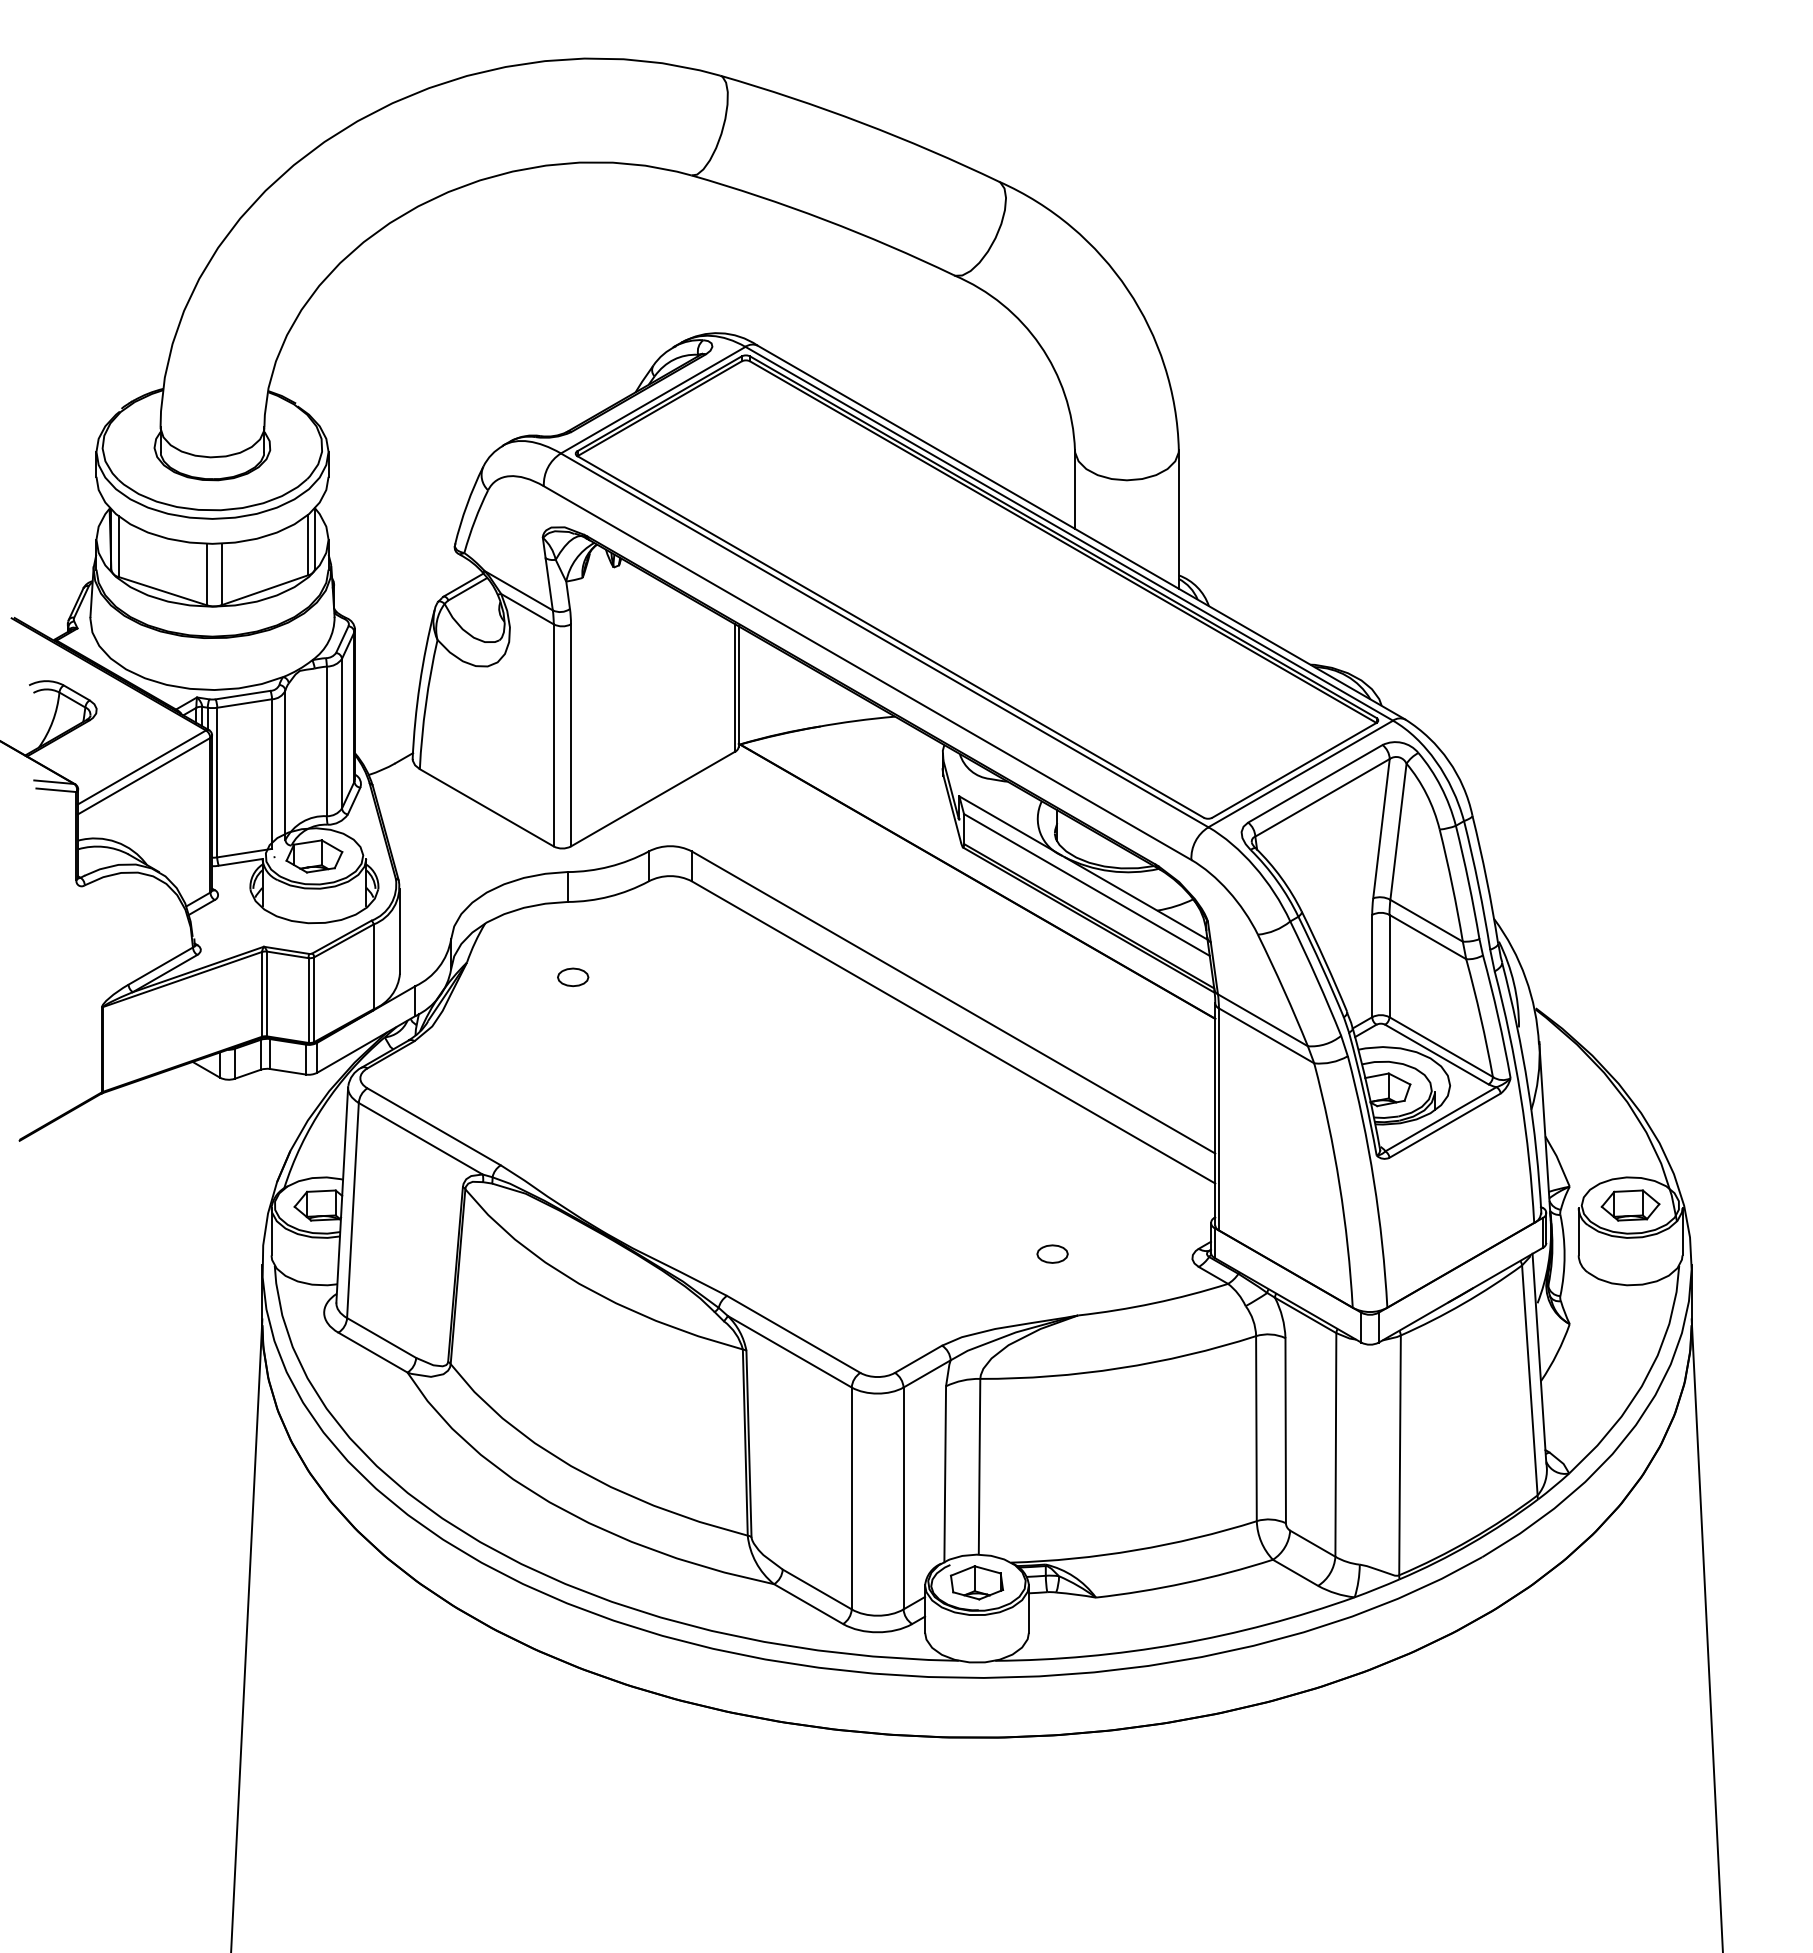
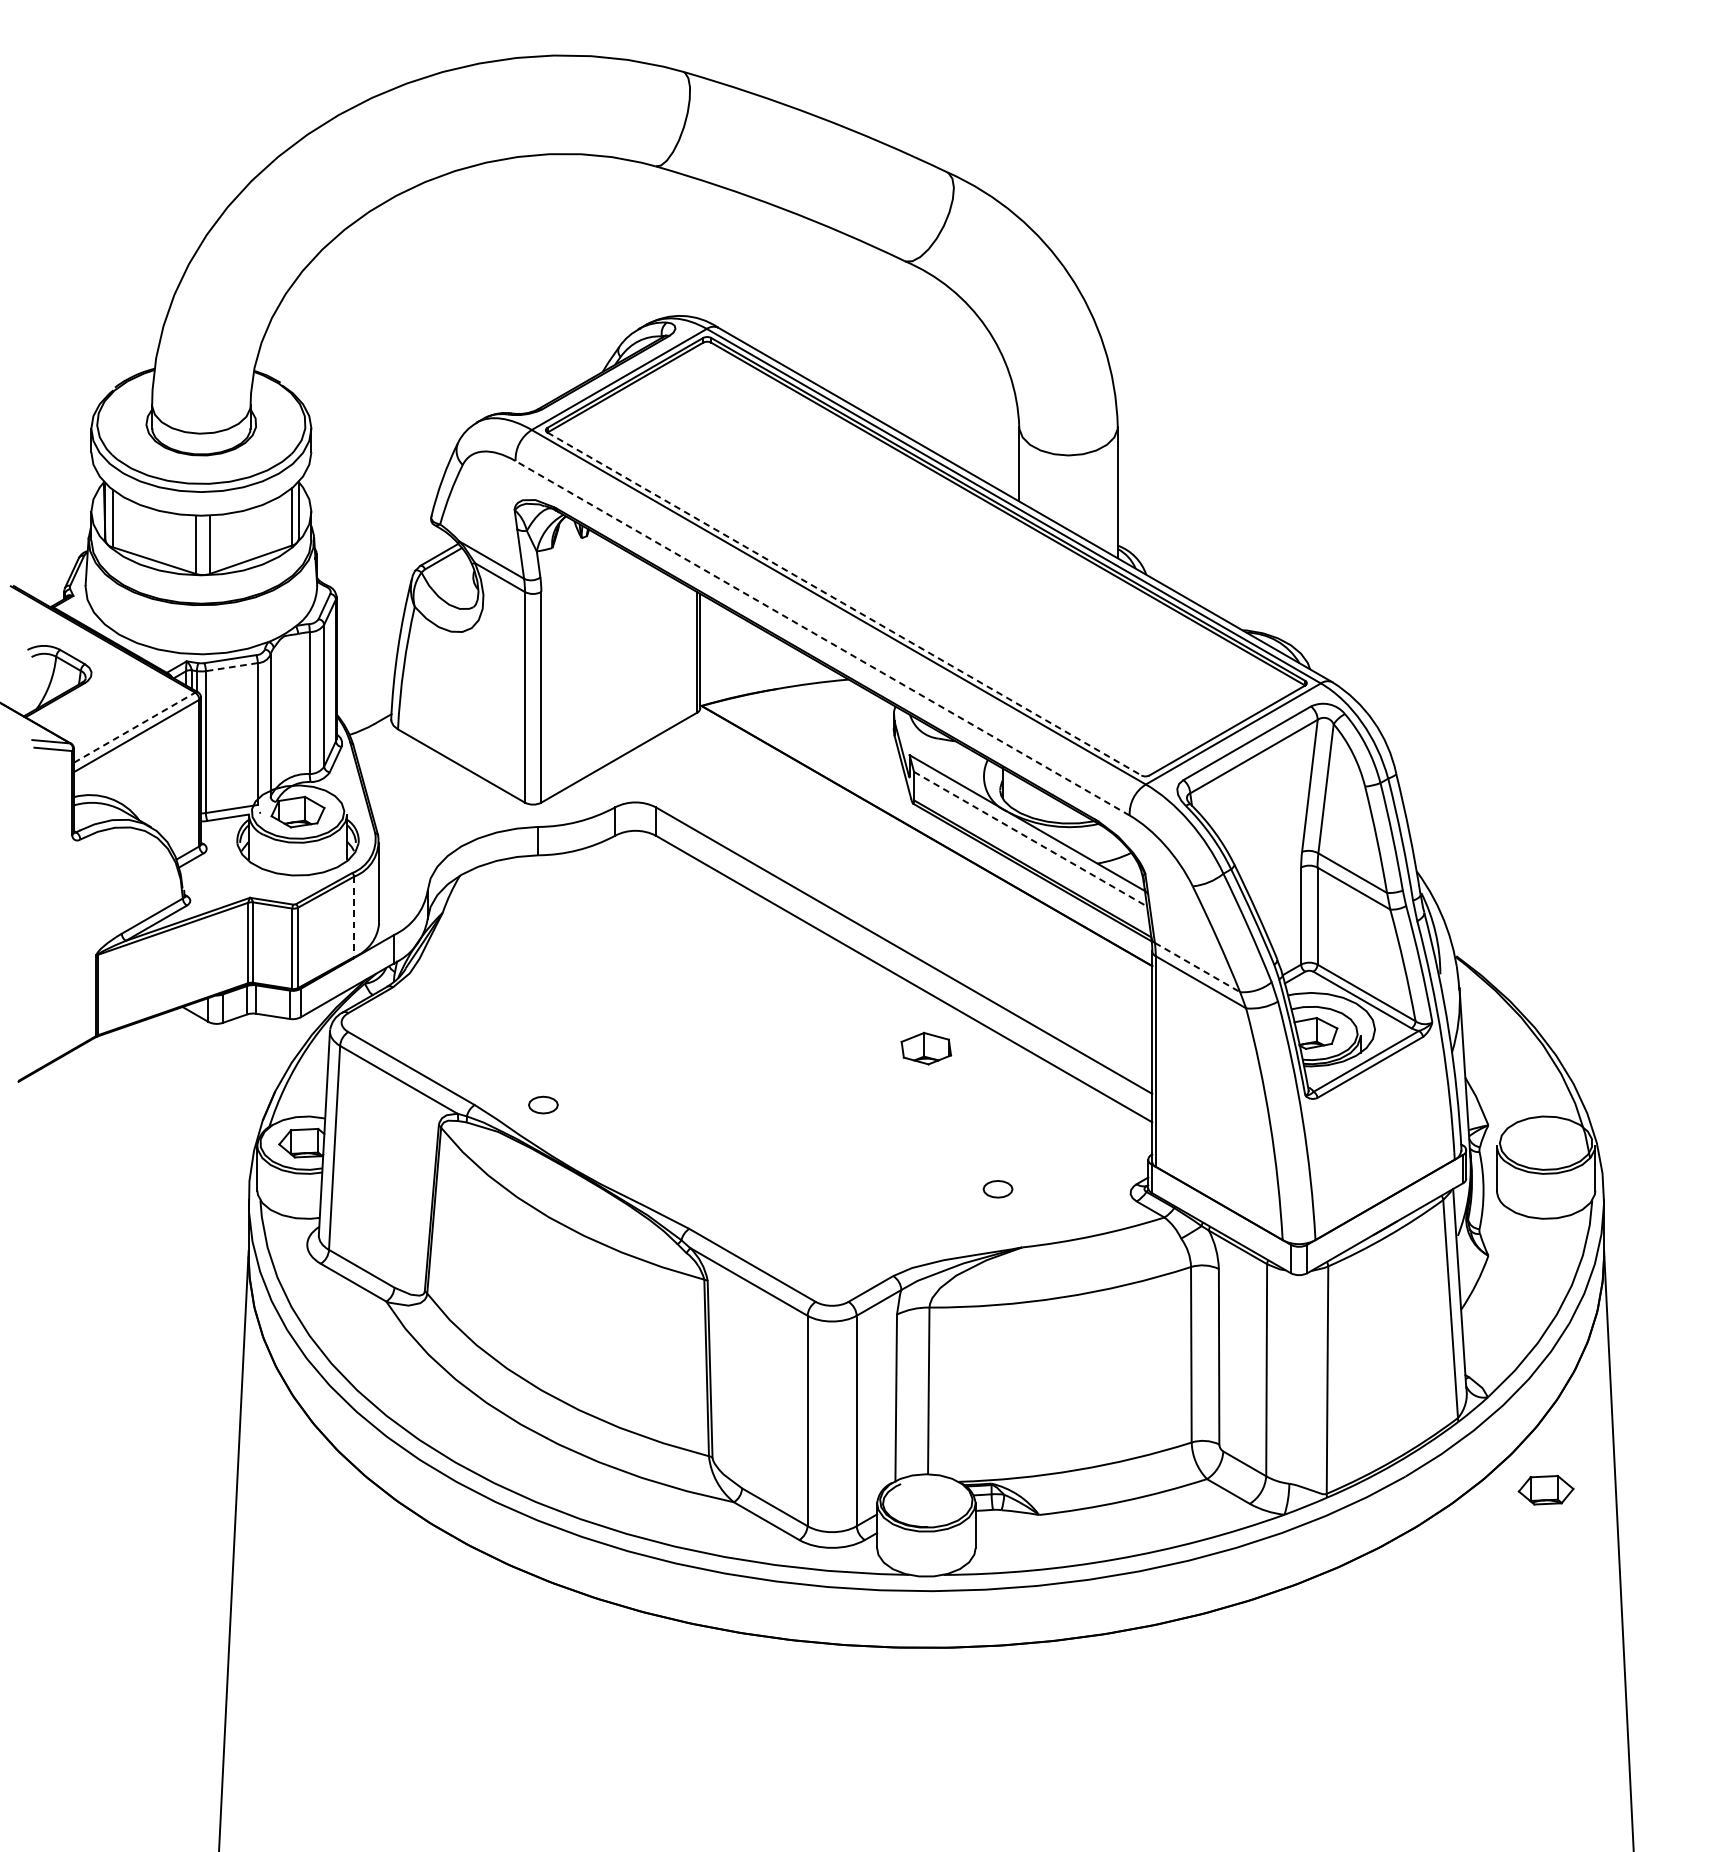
line: (890, 636) -> (844, 603), solid -> dashed
line: (867, 673) -> (822, 638), solid -> dashed
line: (244, 703) -> (231, 667), solid -> dashed
line: (142, 767) -> (134, 727), solid -> dashed
line: (1086, 884) -> (1030, 838), solid -> dashed
line: (373, 967) -> (354, 917), solid -> dashed
part: (573, 977) -> (543, 1105), moved
line: (1262, 1020) -> (1197, 967), solid -> dashed
part: (1630, 1205) -> (1546, 1490), moved
part: (977, 1582) -> (926, 1048), moved

